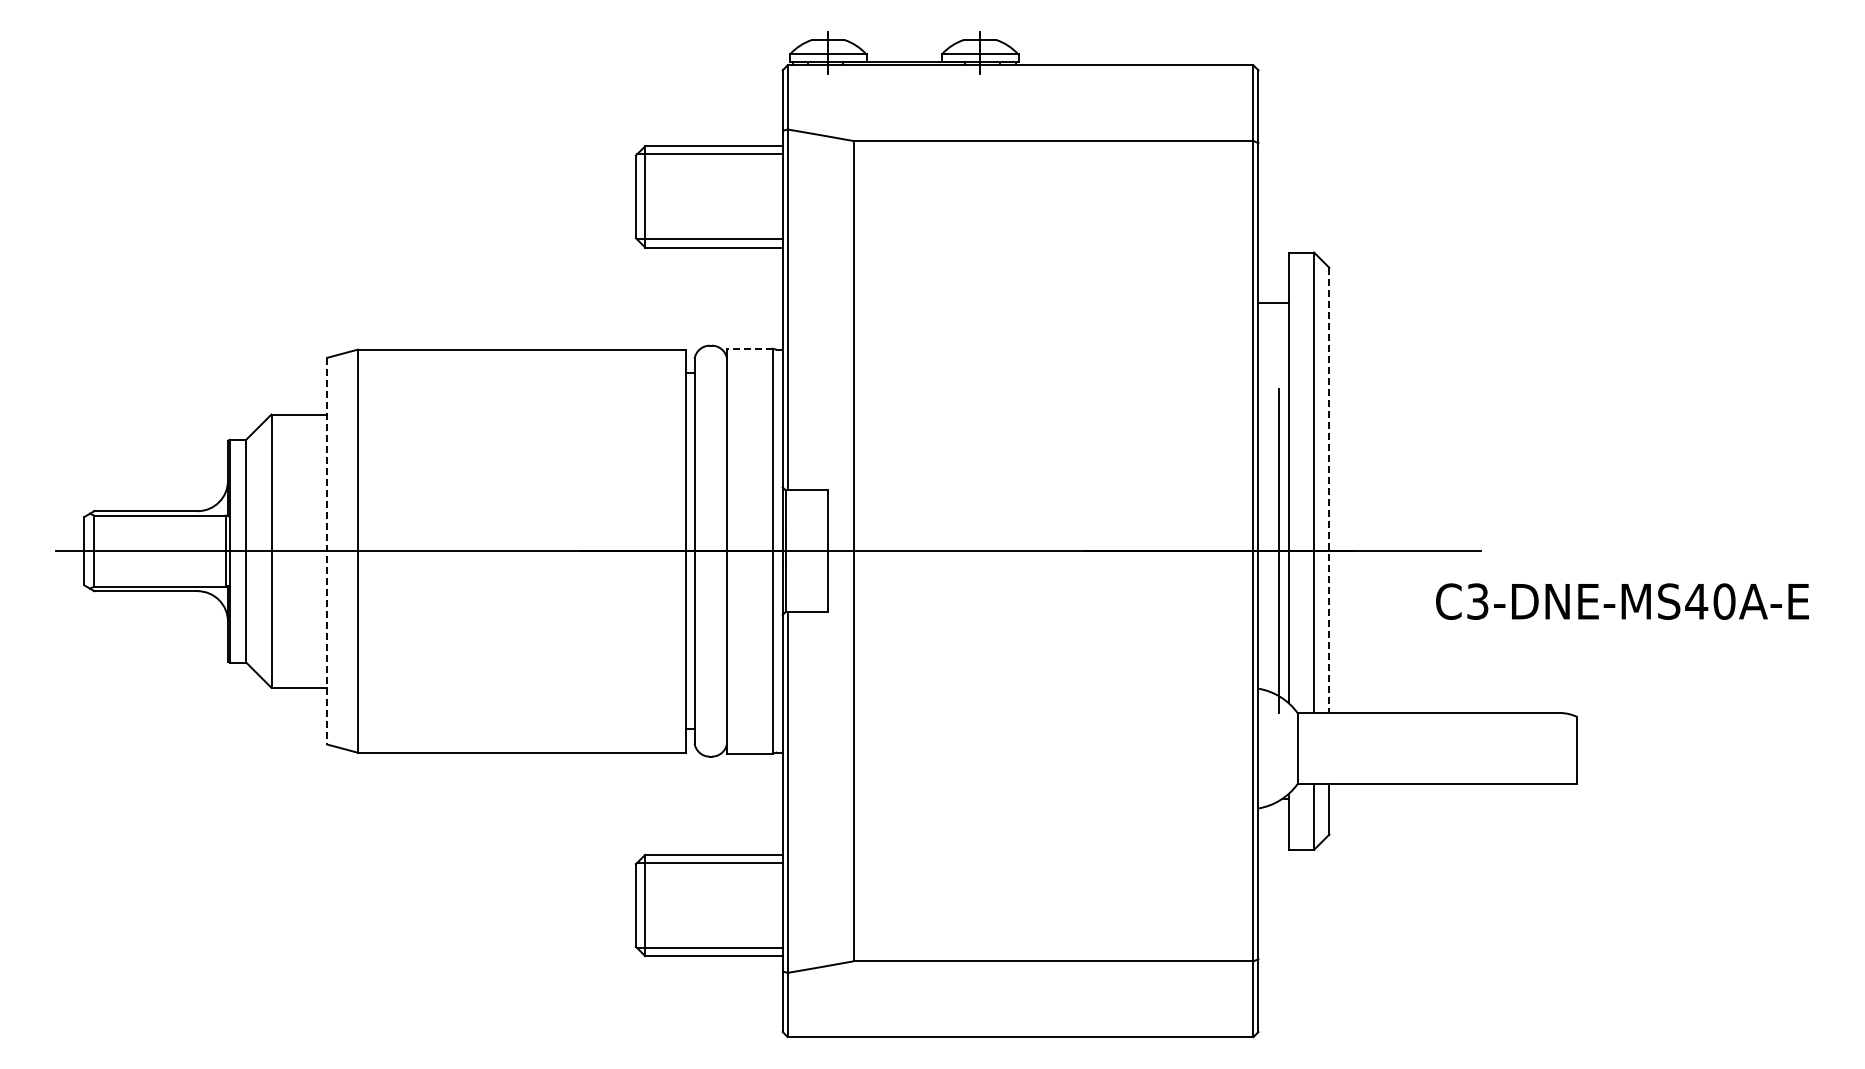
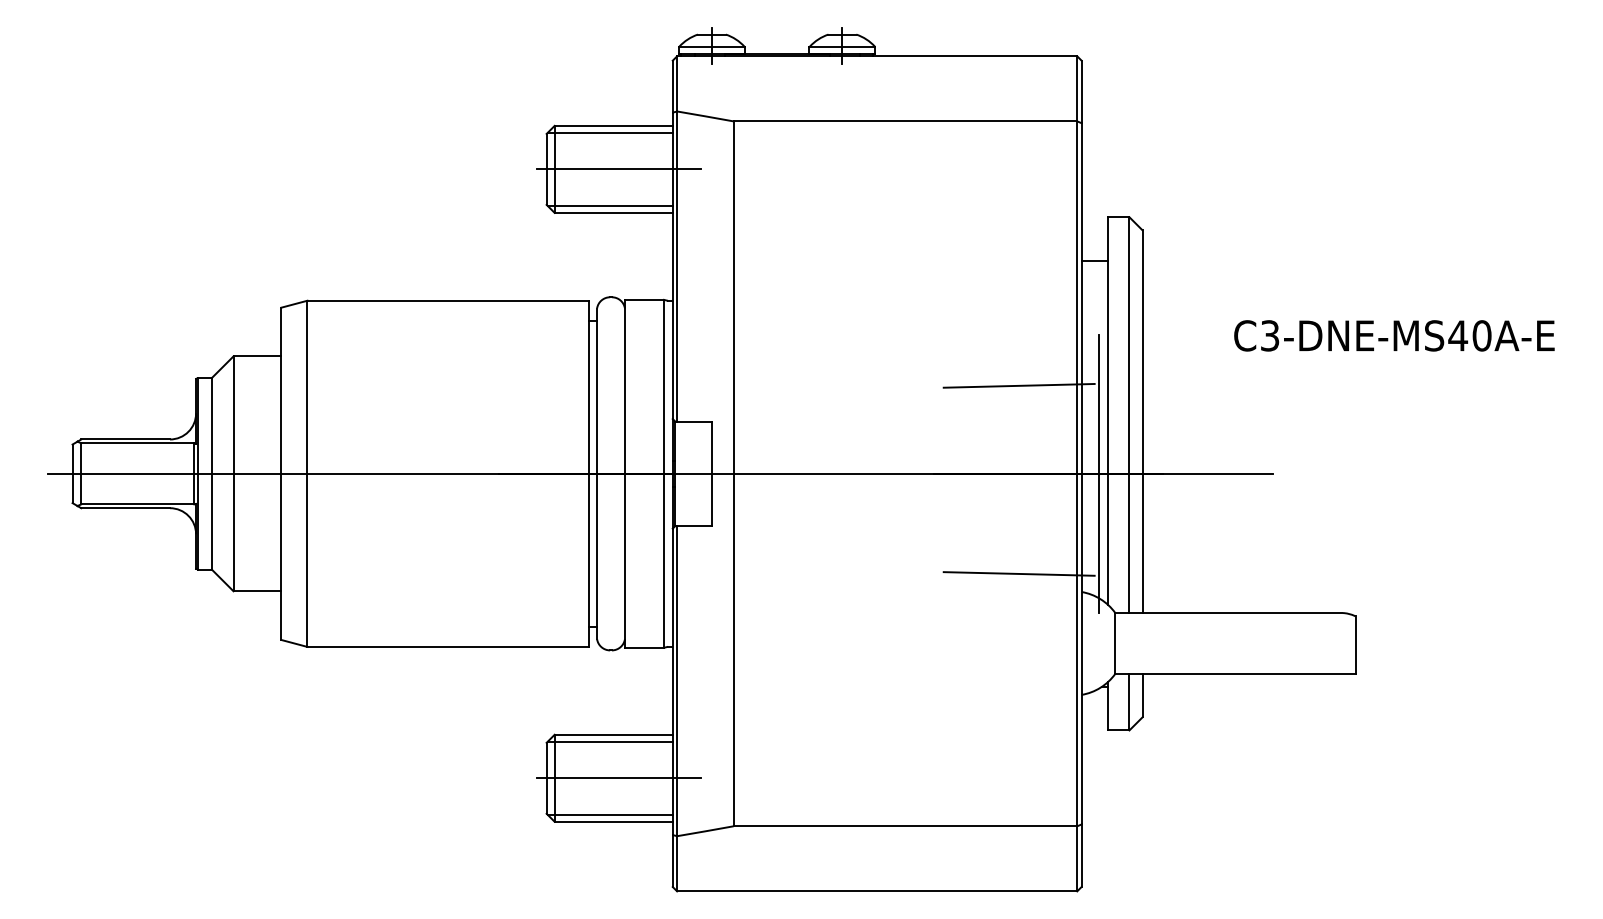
line: (720, 196) -> (619, 169), added
line: (749, 348) -> (644, 299), dashed -> solid
line: (1185, 448) -> (1018, 385), added
line: (1329, 490) -> (1142, 421), dashed -> solid
line: (327, 551) -> (281, 474), dashed -> solid
text: (1622, 601) -> (1394, 335), moved
line: (1185, 667) -> (1018, 573), added
line: (720, 905) -> (619, 778), added

